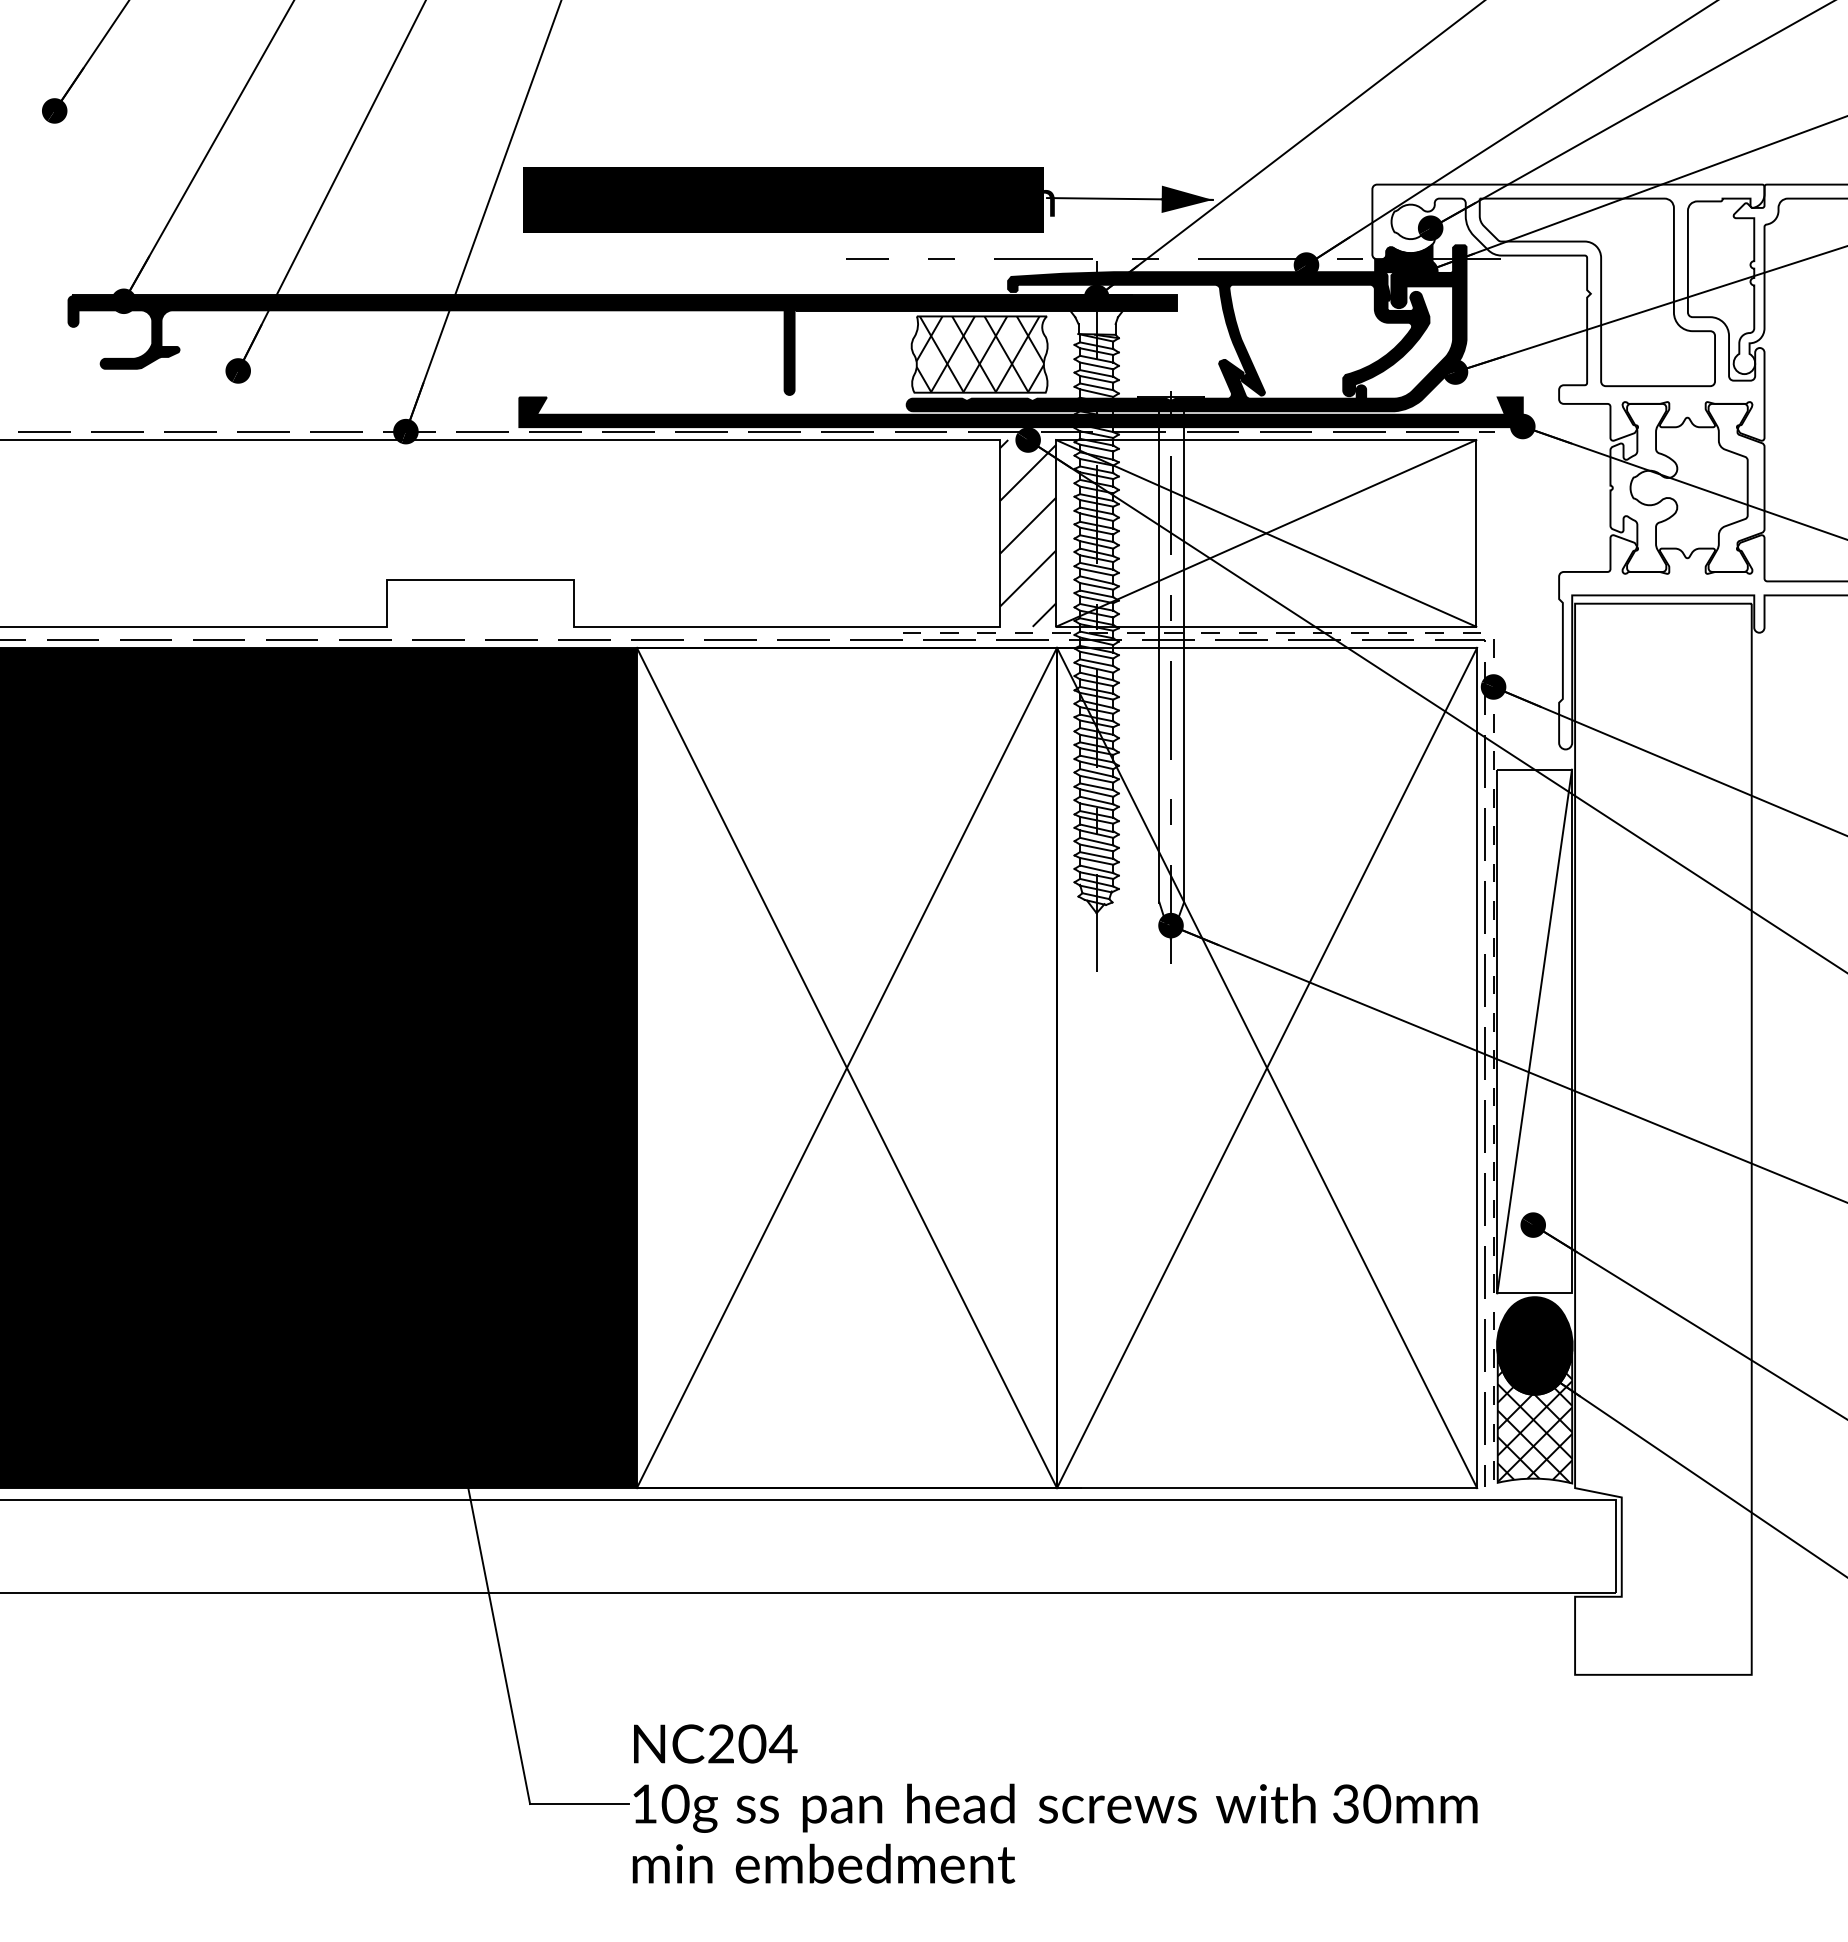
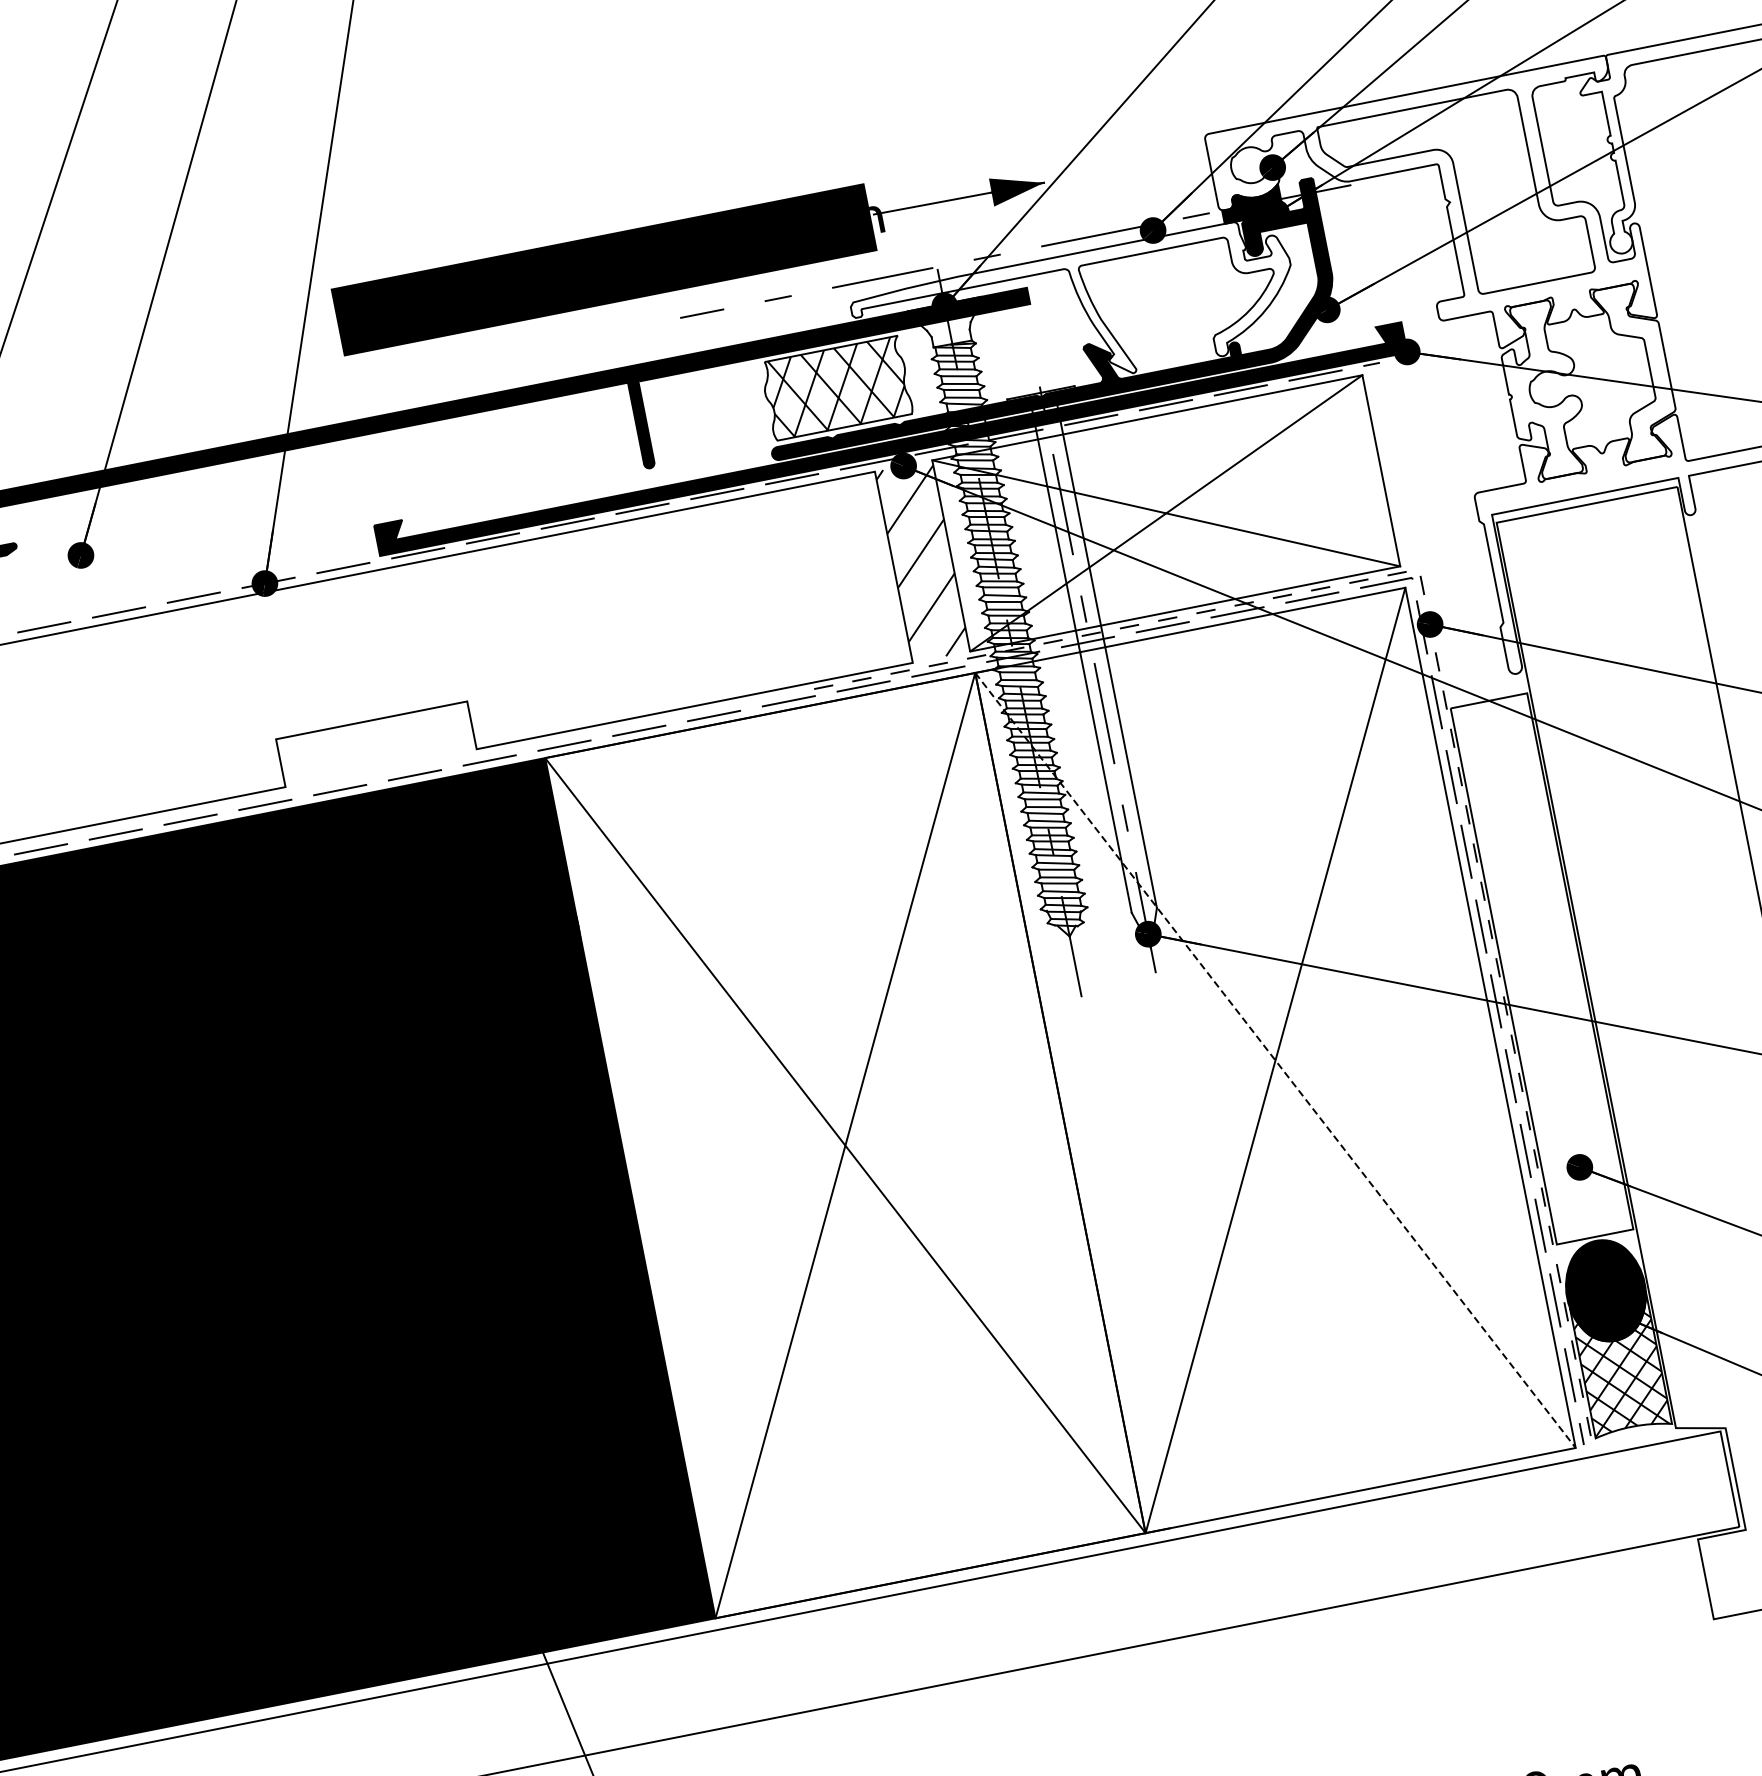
fill: (1218, 334) -> (1077, 319), removed
line: (1534, 1031) -> (1541, 968), removed
line: (1267, 1067) -> (1275, 1059), solid -> dashed

